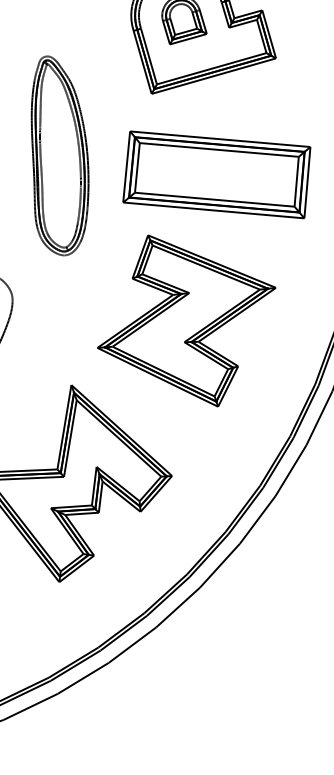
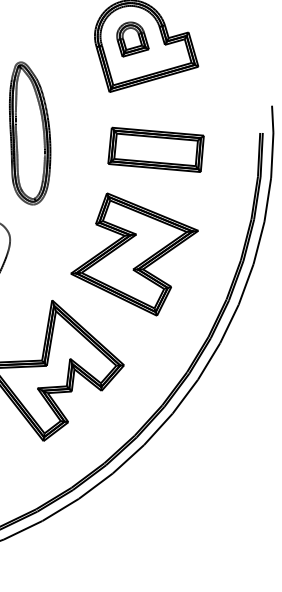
part: (60, 155) -> (30, 133), moved
part: (215, 174) -> (155, 149), size x0.71

